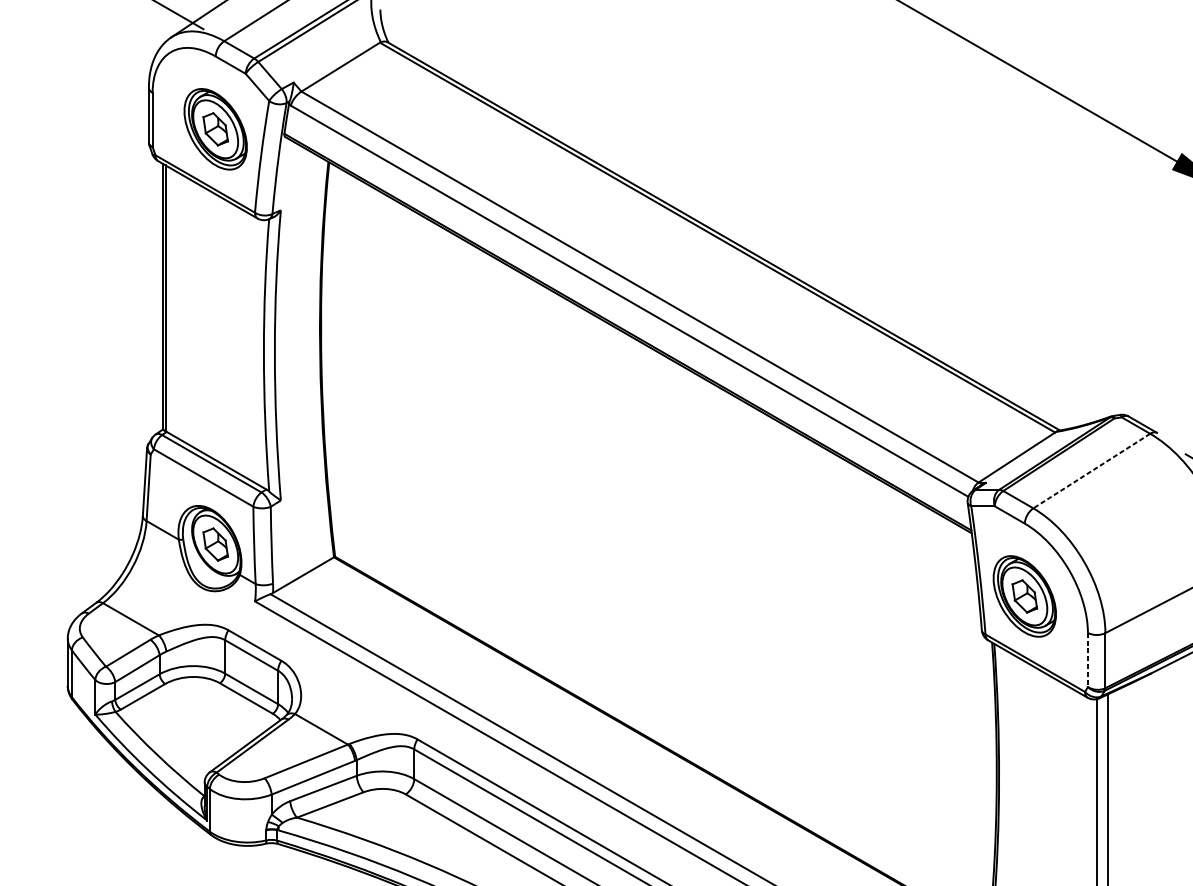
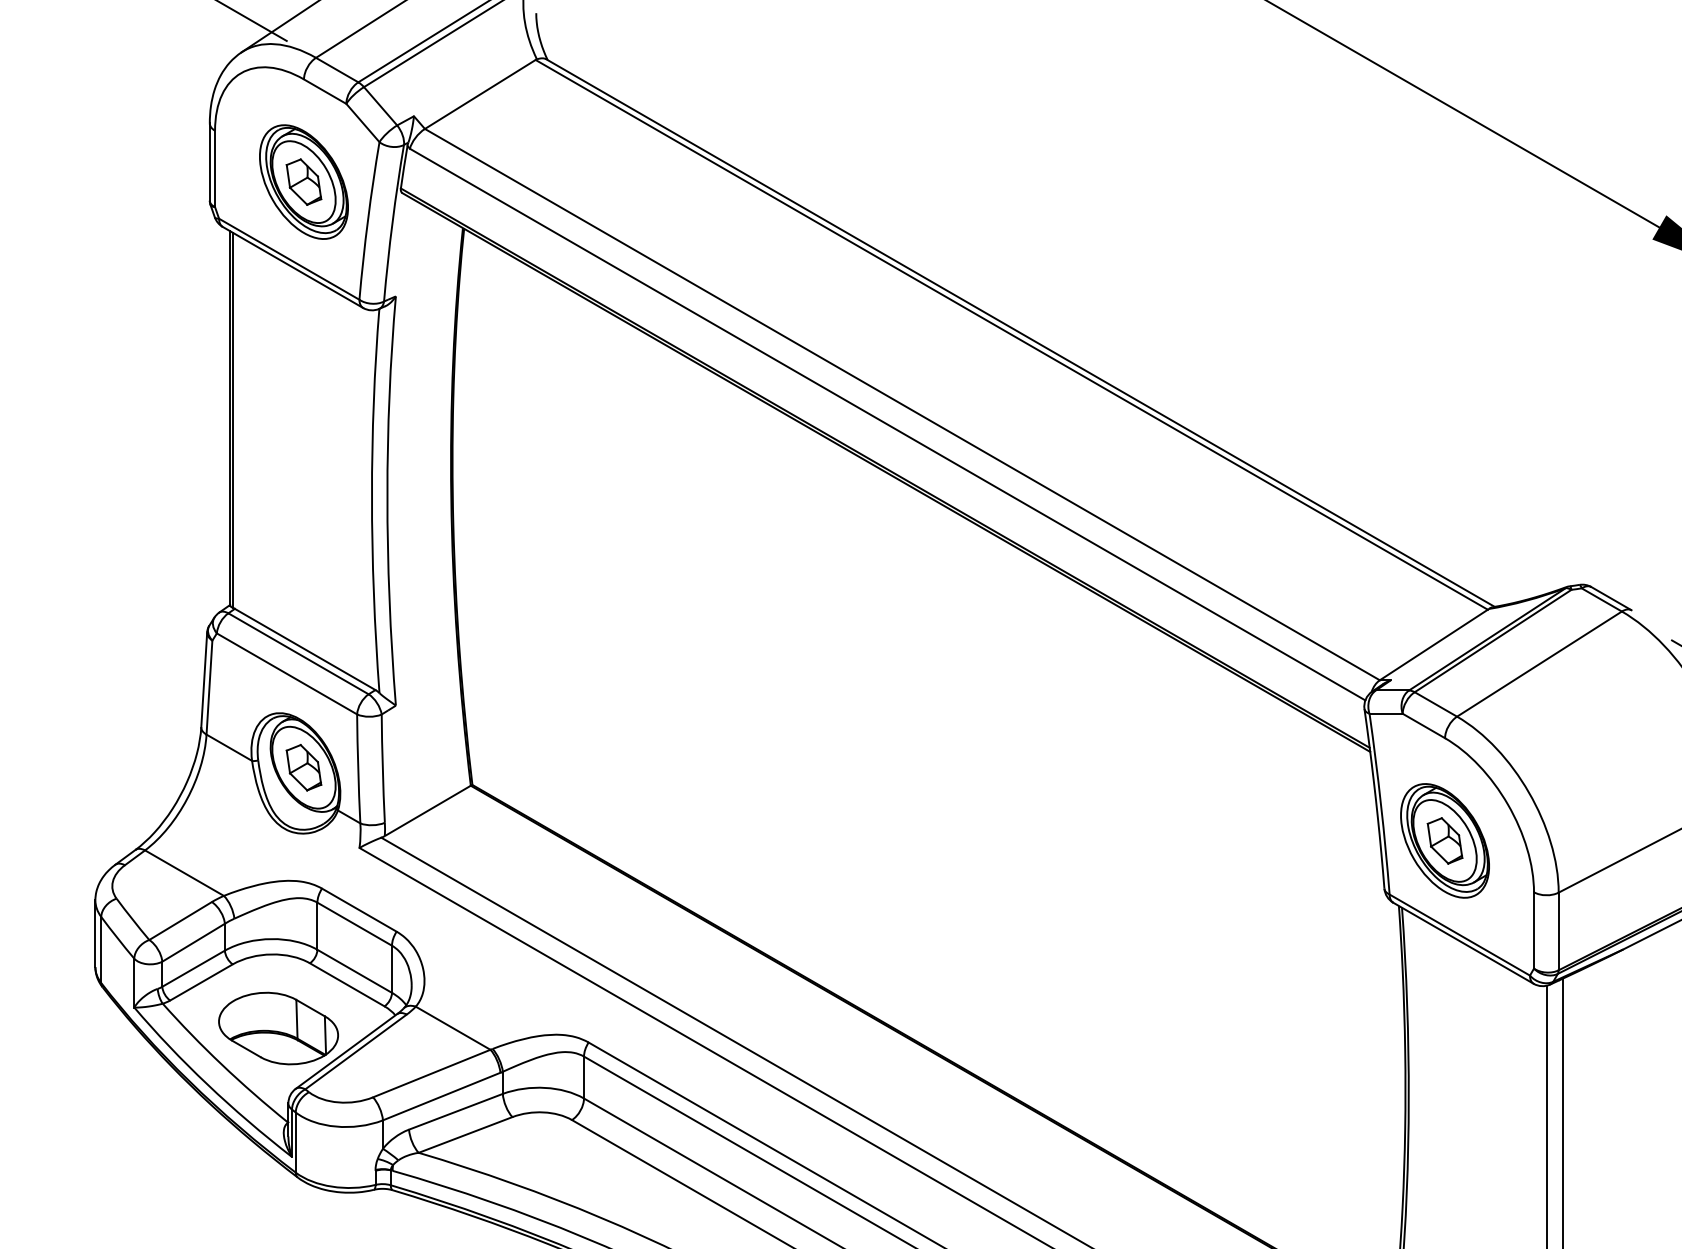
line: (1091, 471) -> (1539, 664), dashed -> solid
line: (1088, 659) -> (1534, 930), dashed -> solid
part: (197, 729) -> (278, 1028), added

